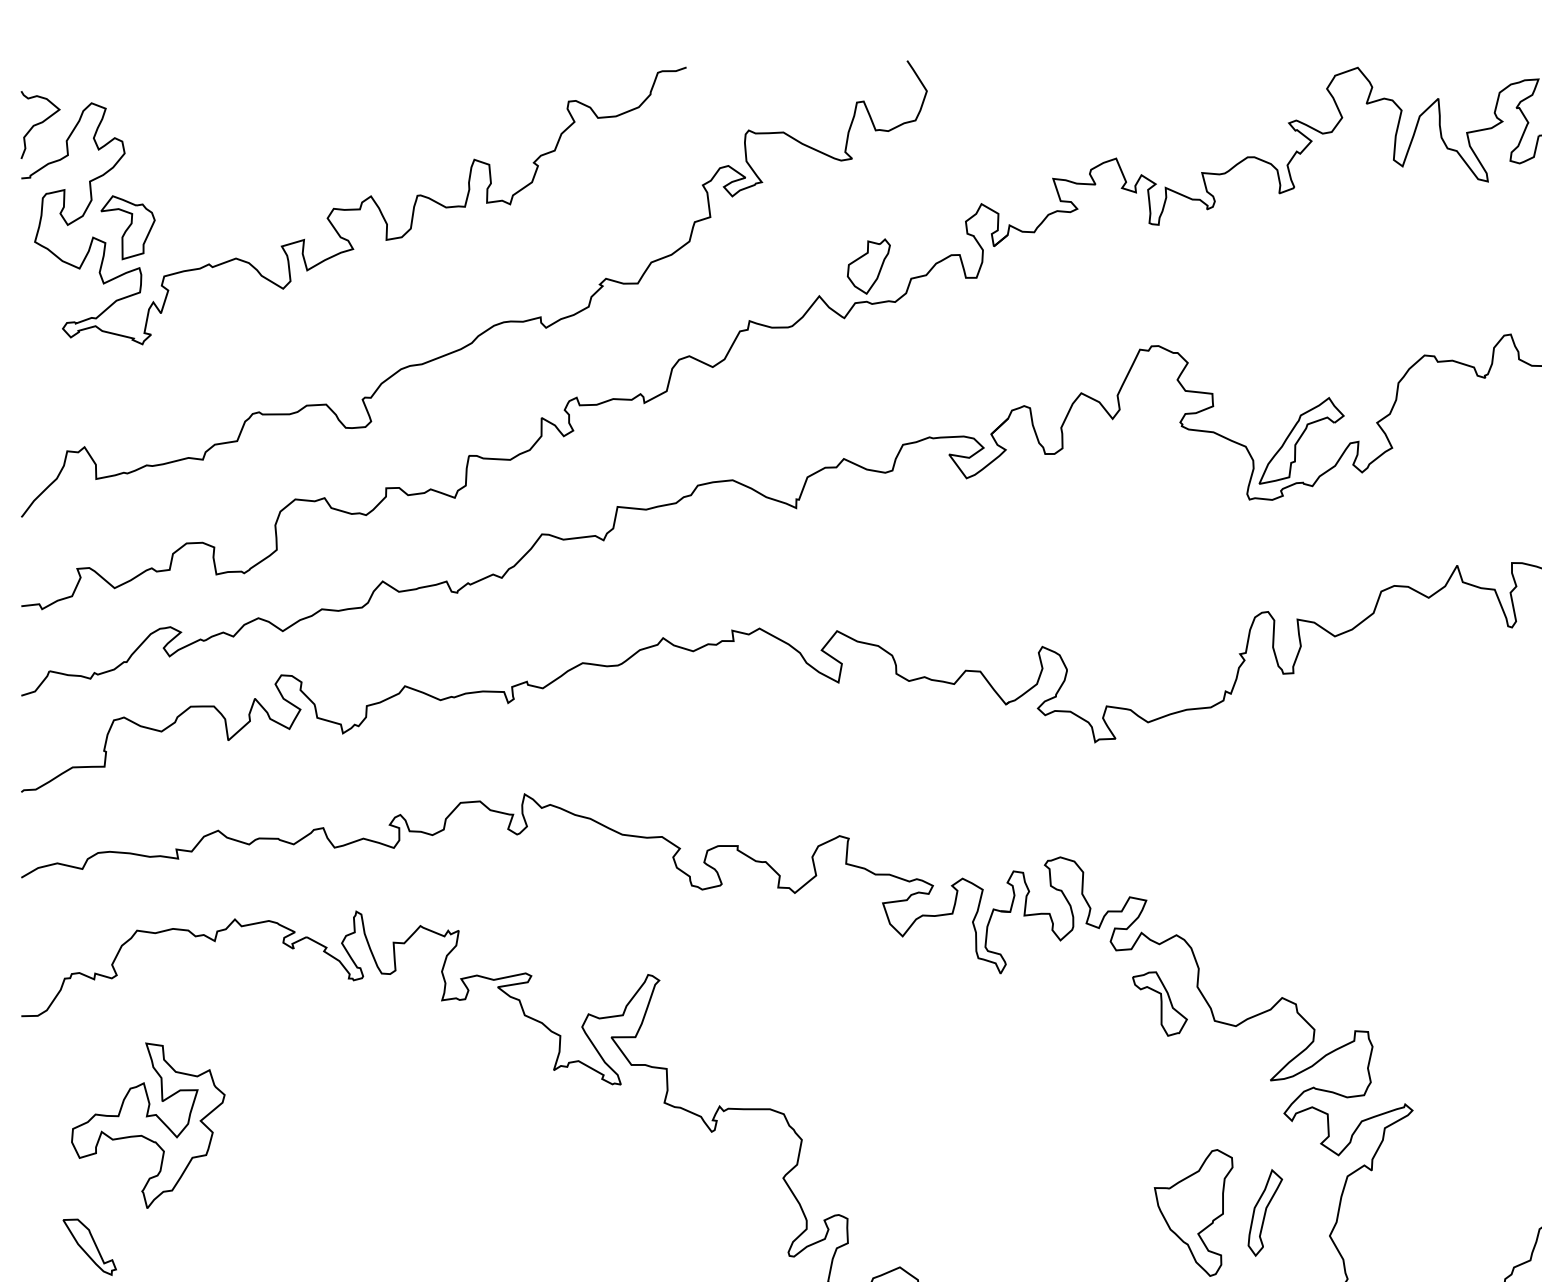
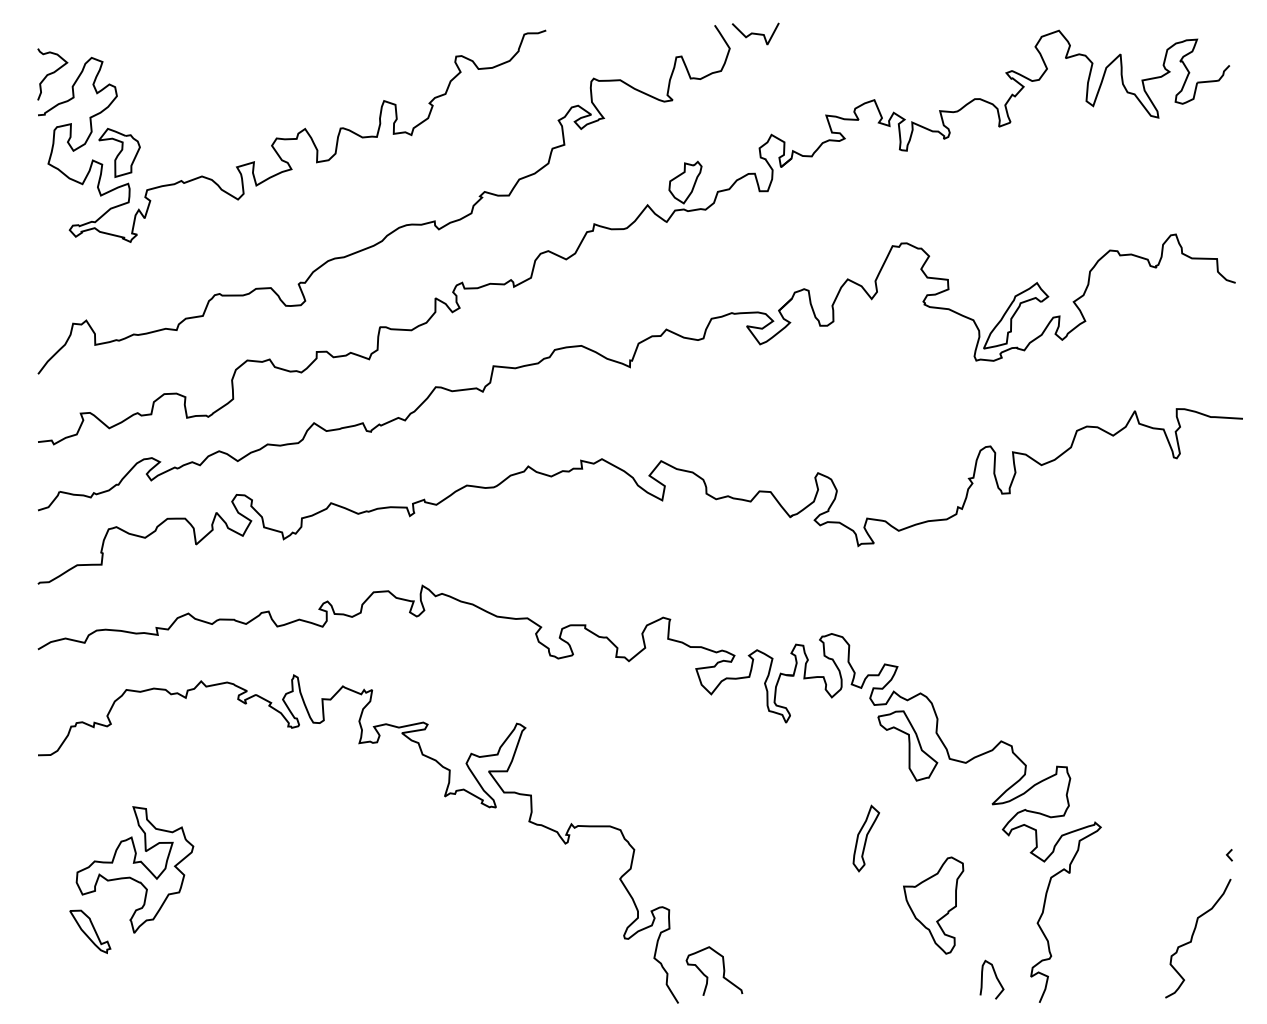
curve: (960, 71) -> (755, 33), added
part: (1159, 1003) -> (907, 745), size x1.43
part: (147, 1125) -> (134, 869), moved
part: (1265, 1212) -> (866, 838), moved

